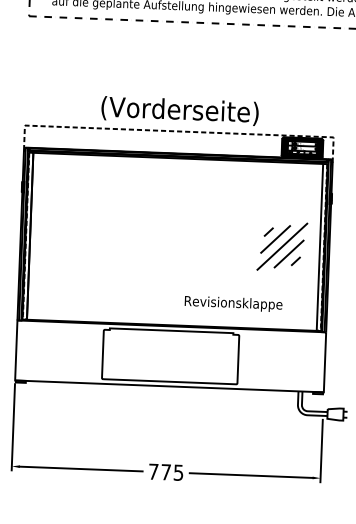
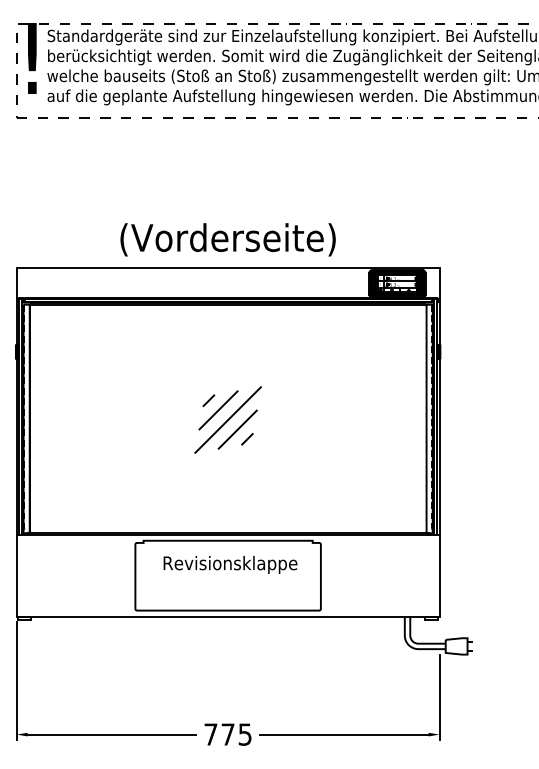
line: (178, 131) -> (227, 267), dashed -> solid
part: (281, 246) -> (227, 419), moved
text: (233, 303) -> (230, 564), moved

